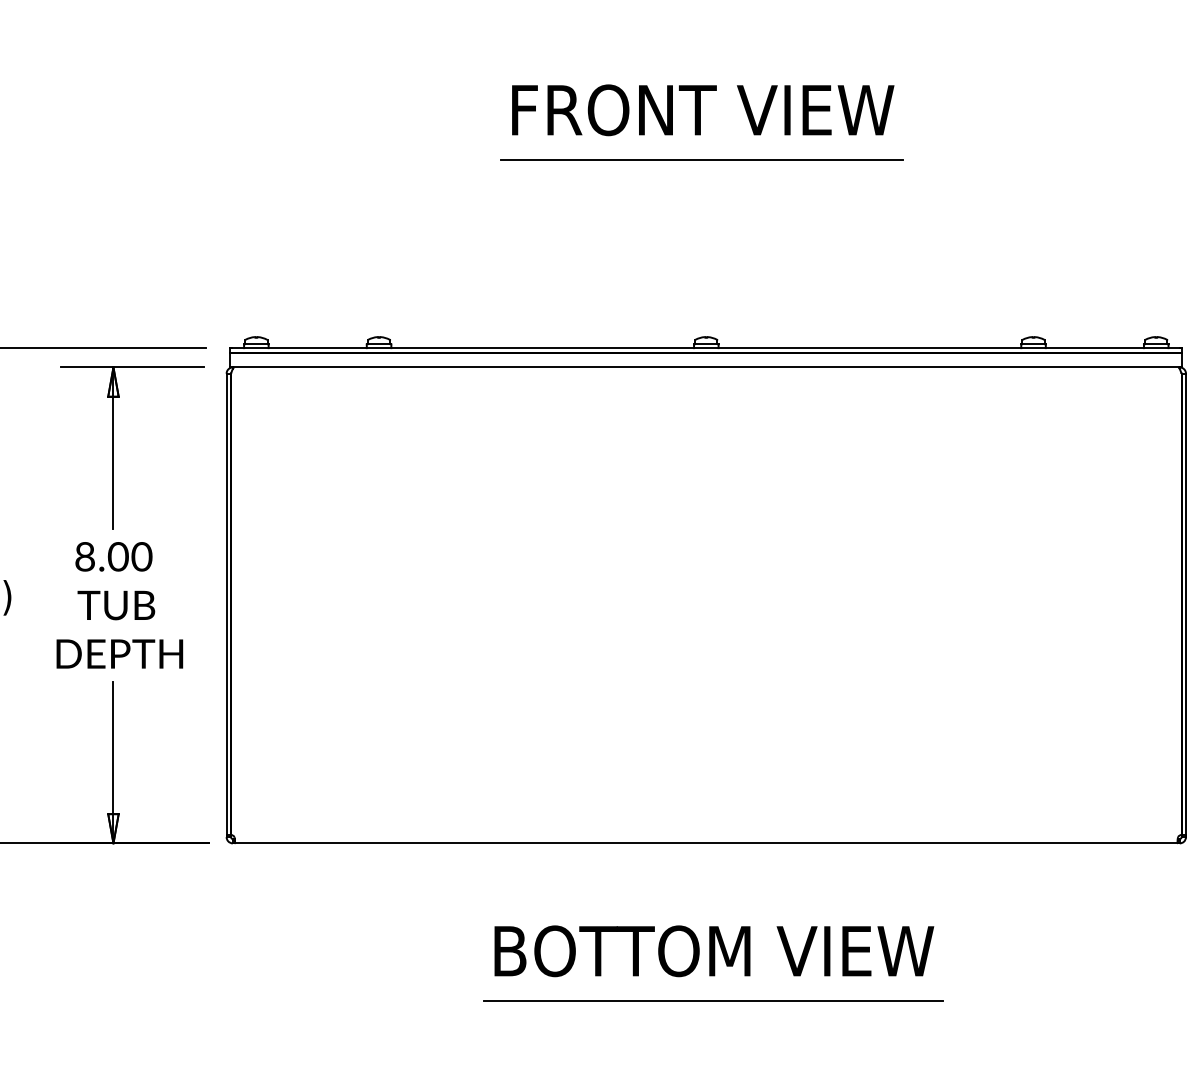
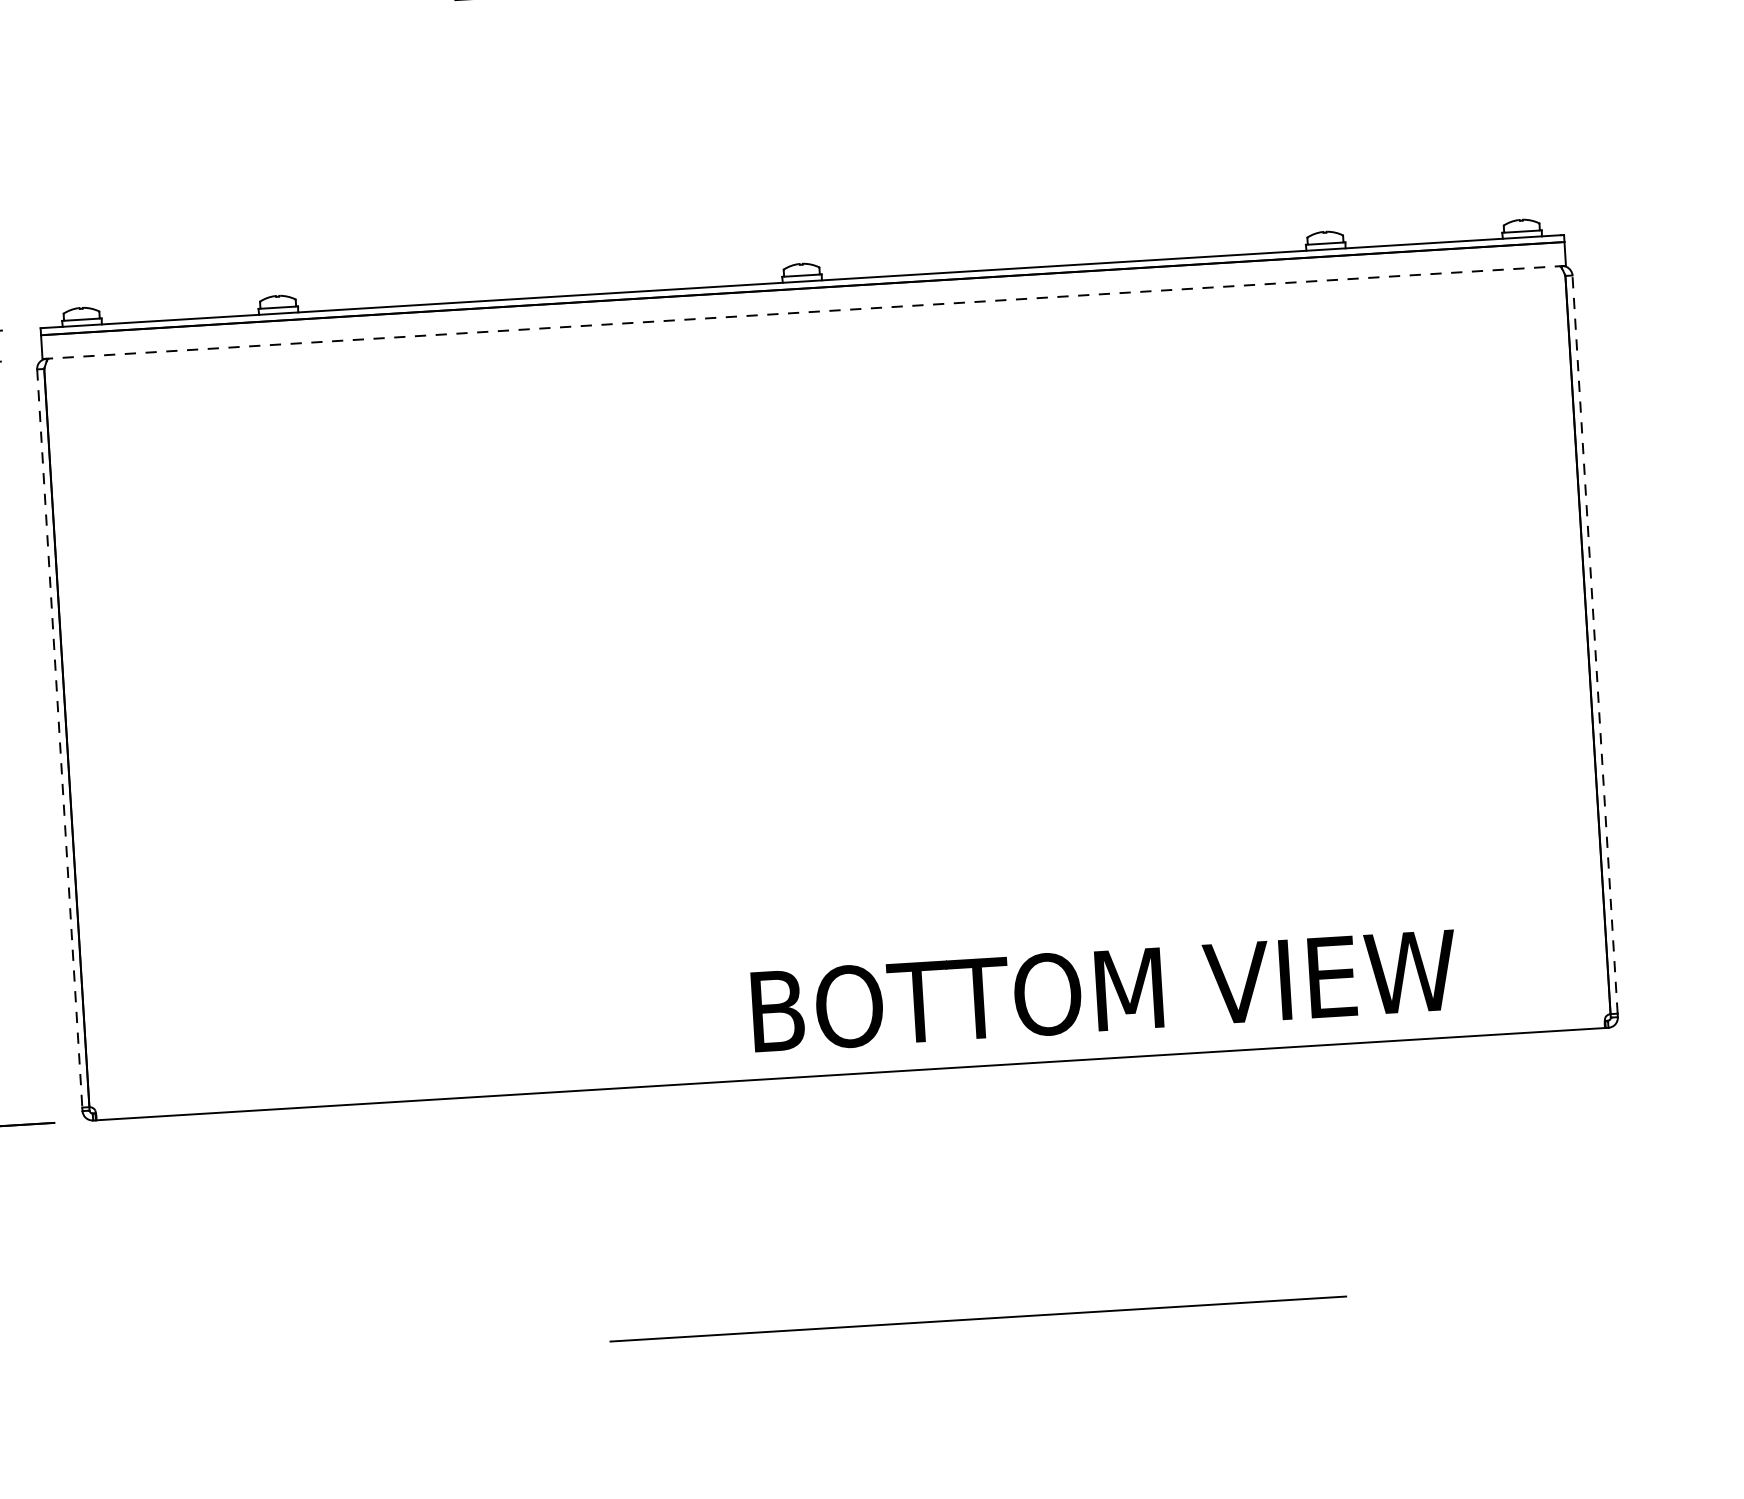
line: (706, 367) -> (804, 312), solid -> dashed
line: (226, 604) -> (59, 738), solid -> dashed
line: (1186, 604) -> (1595, 644), solid -> dashed
text: (714, 951) -> (1104, 991), moved
line: (713, 1000) -> (978, 1318), moved

